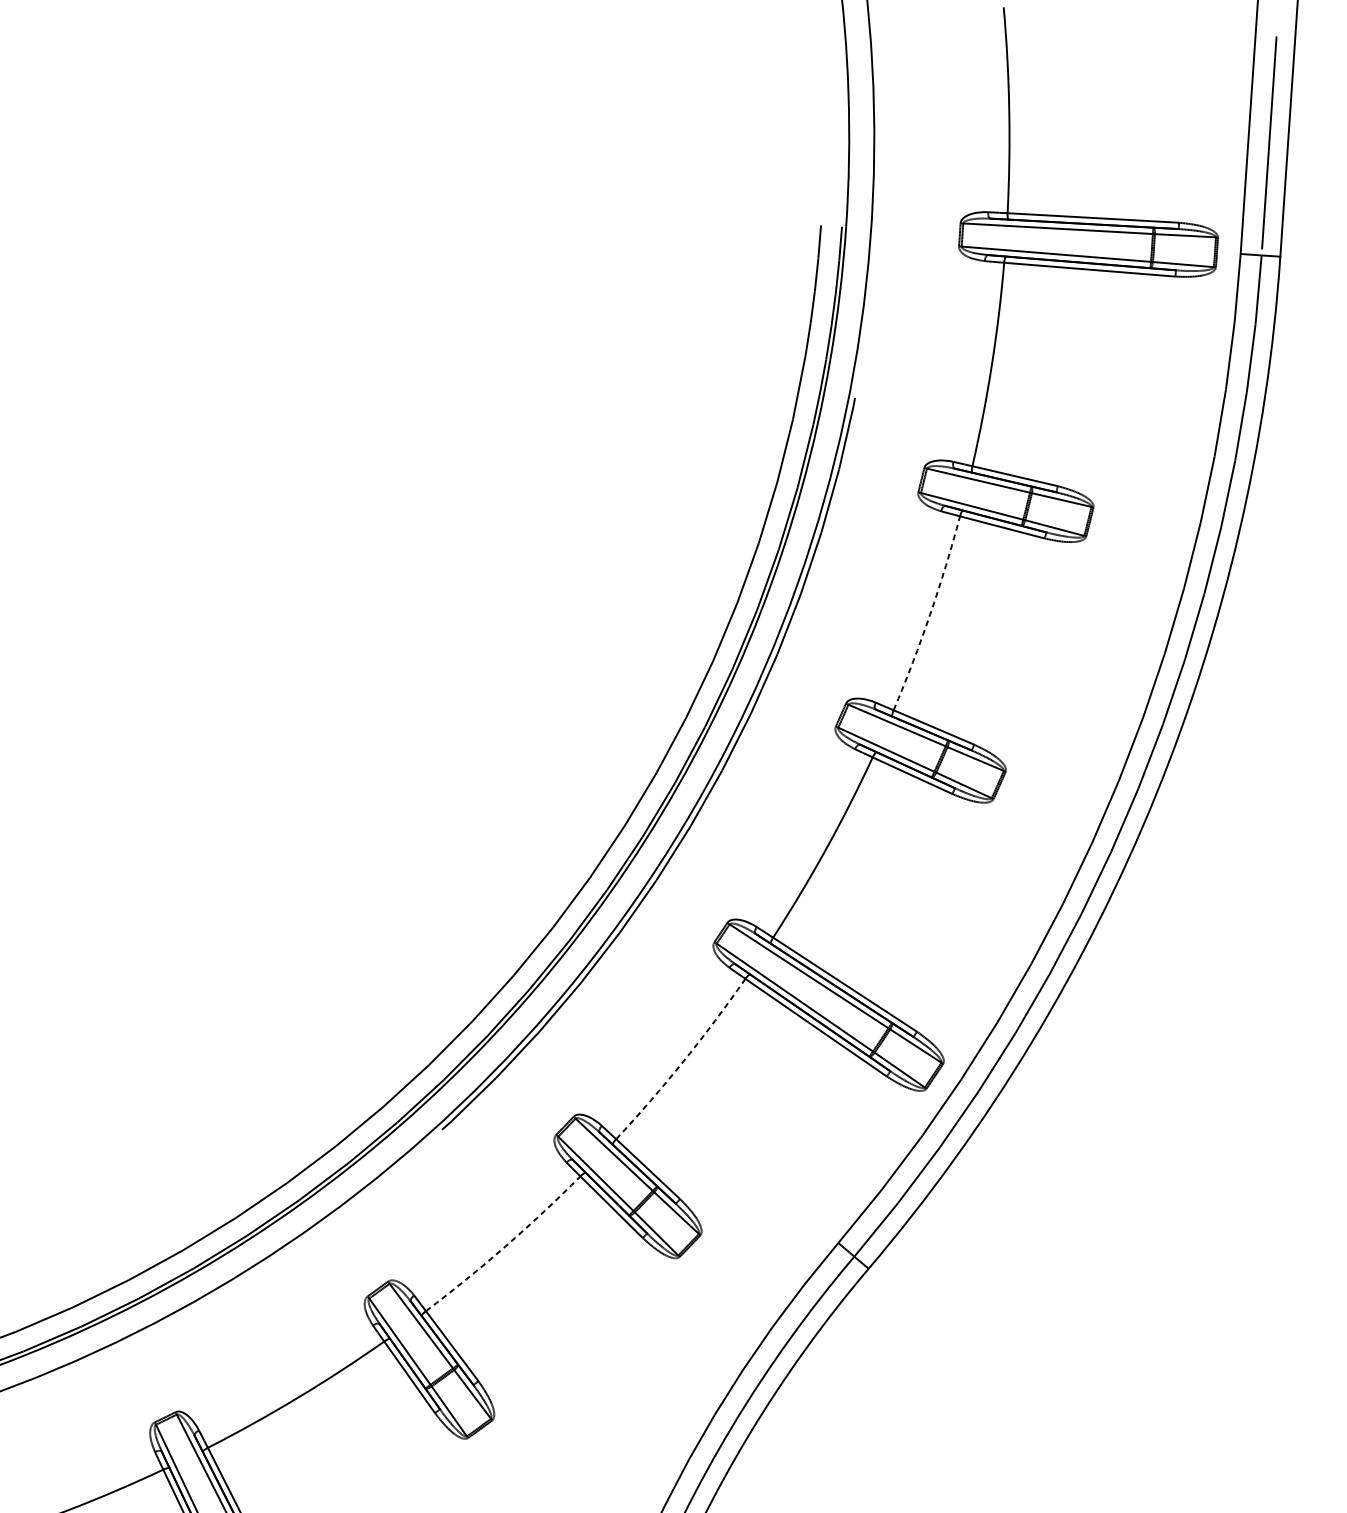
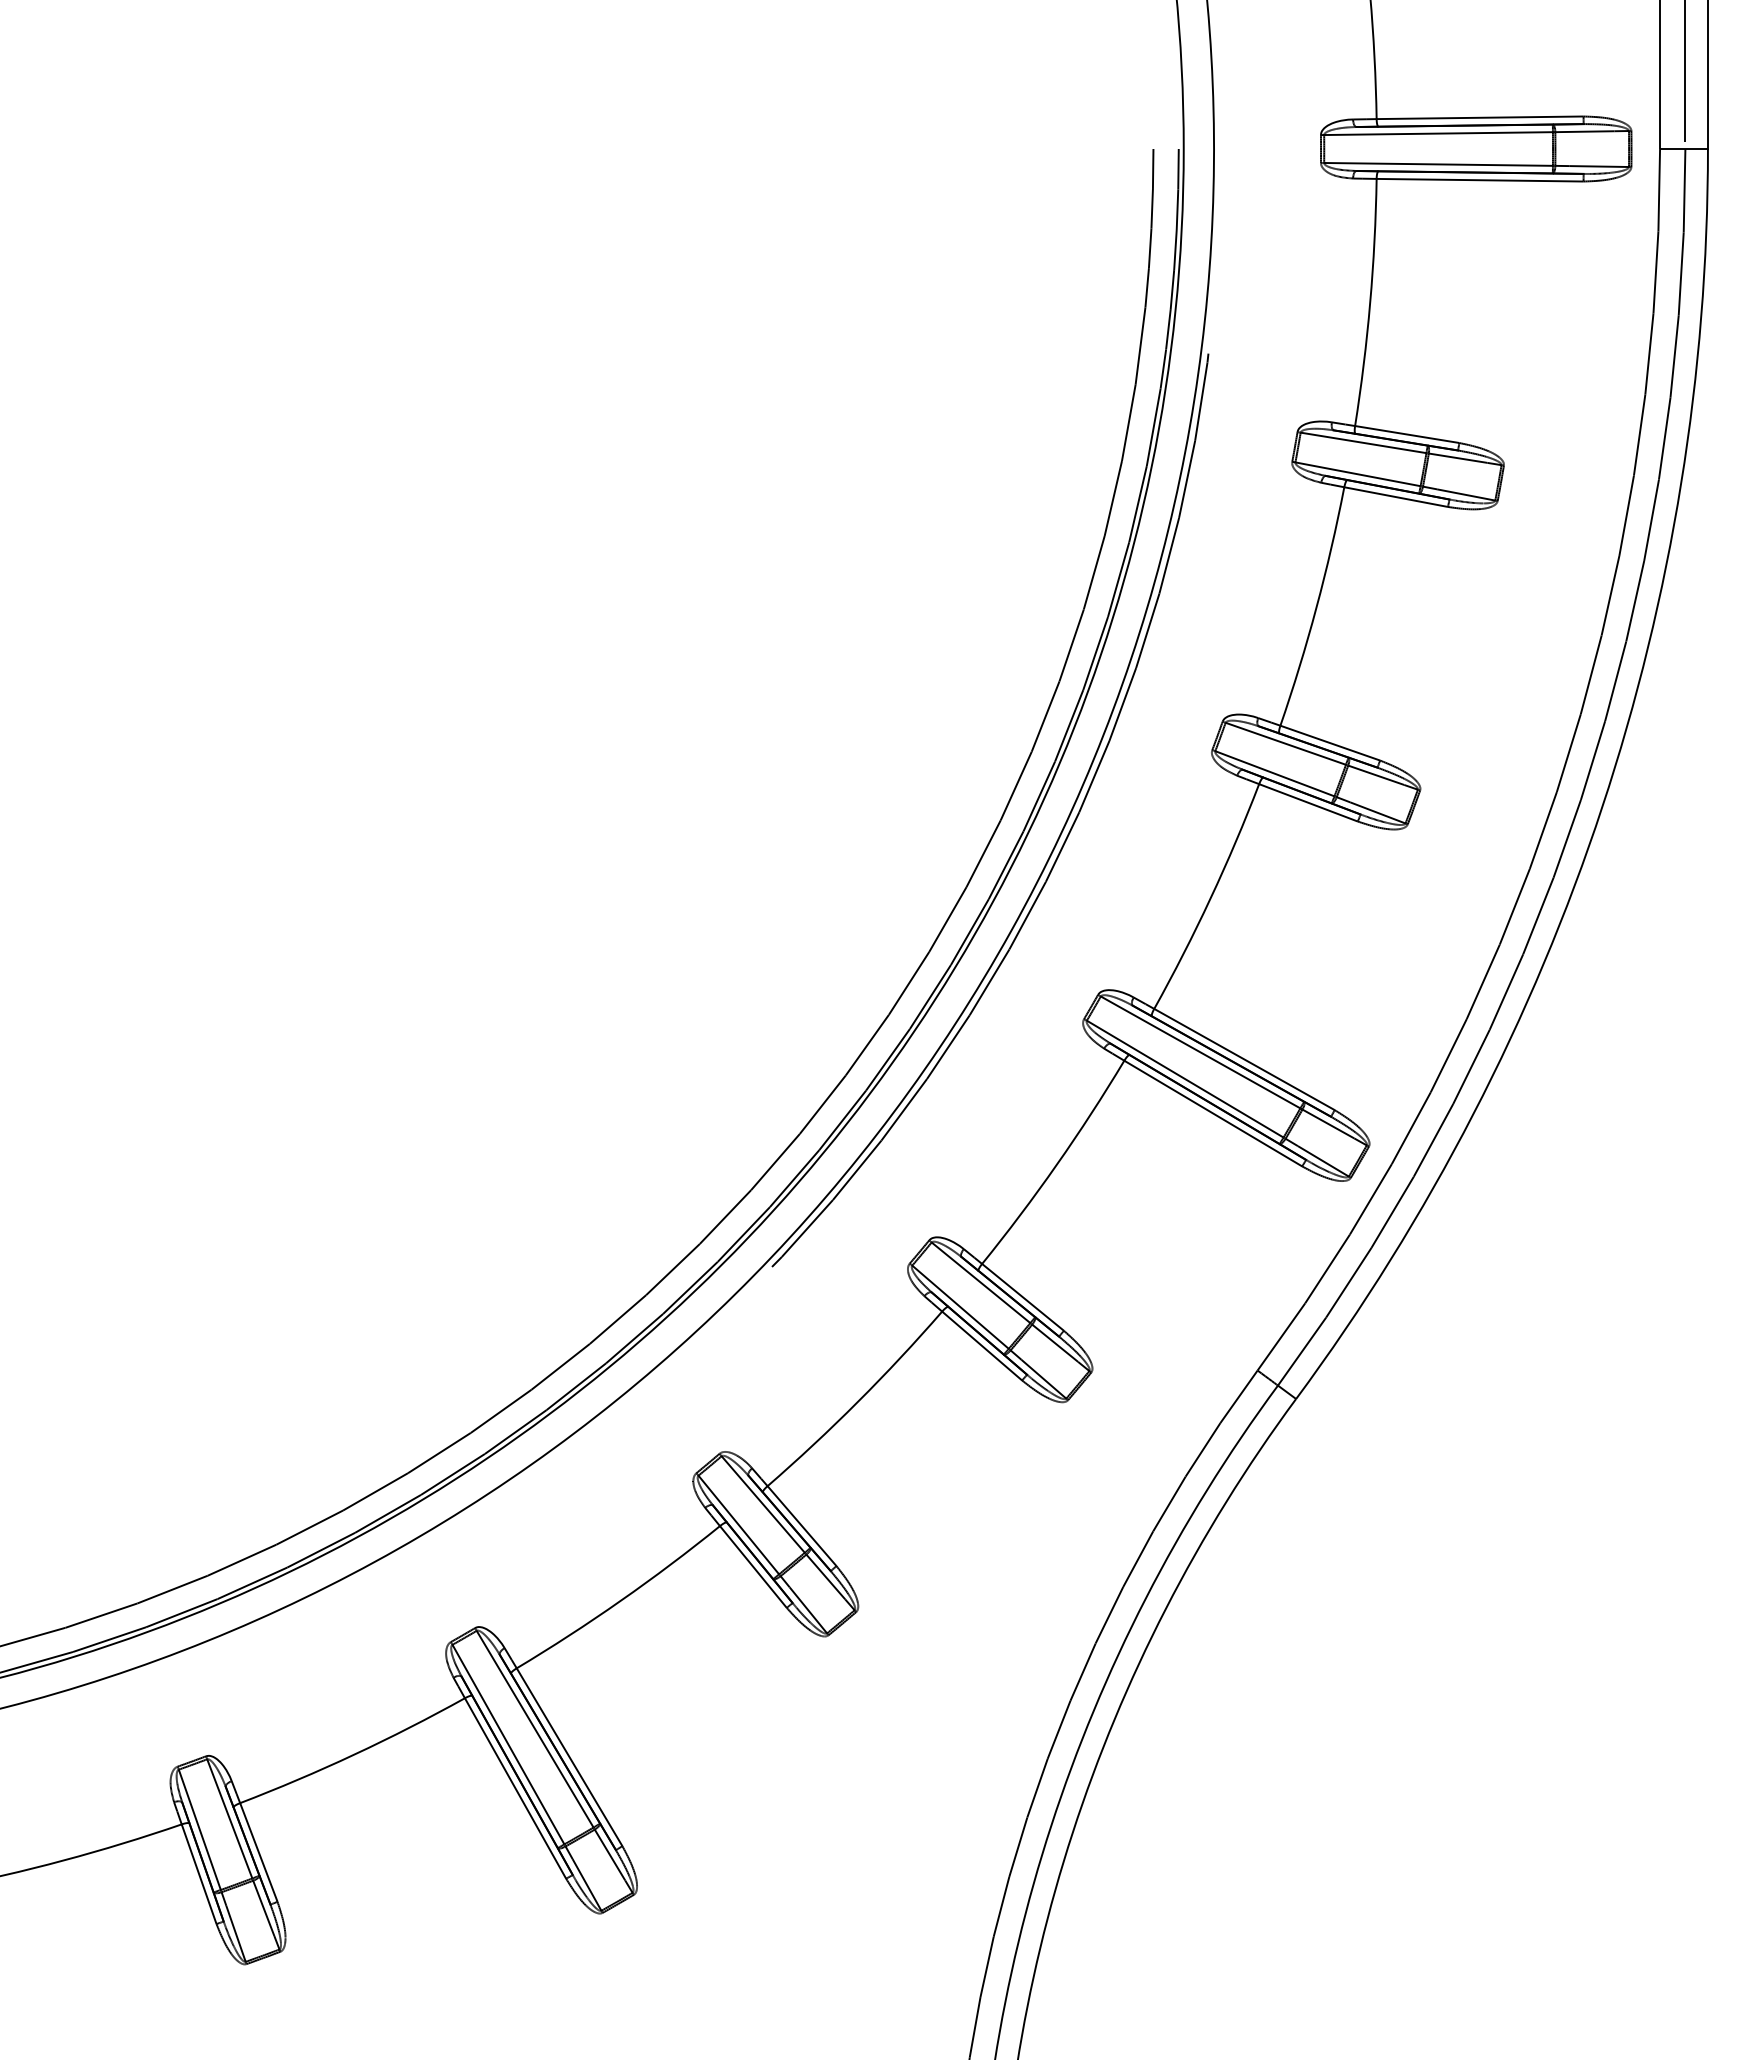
arc: (930, 614) -> (1316, 607), dashed -> solid
arc: (683, 1061) -> (1056, 1164), dashed -> solid
arc: (505, 1246) -> (857, 1401), dashed -> solid

